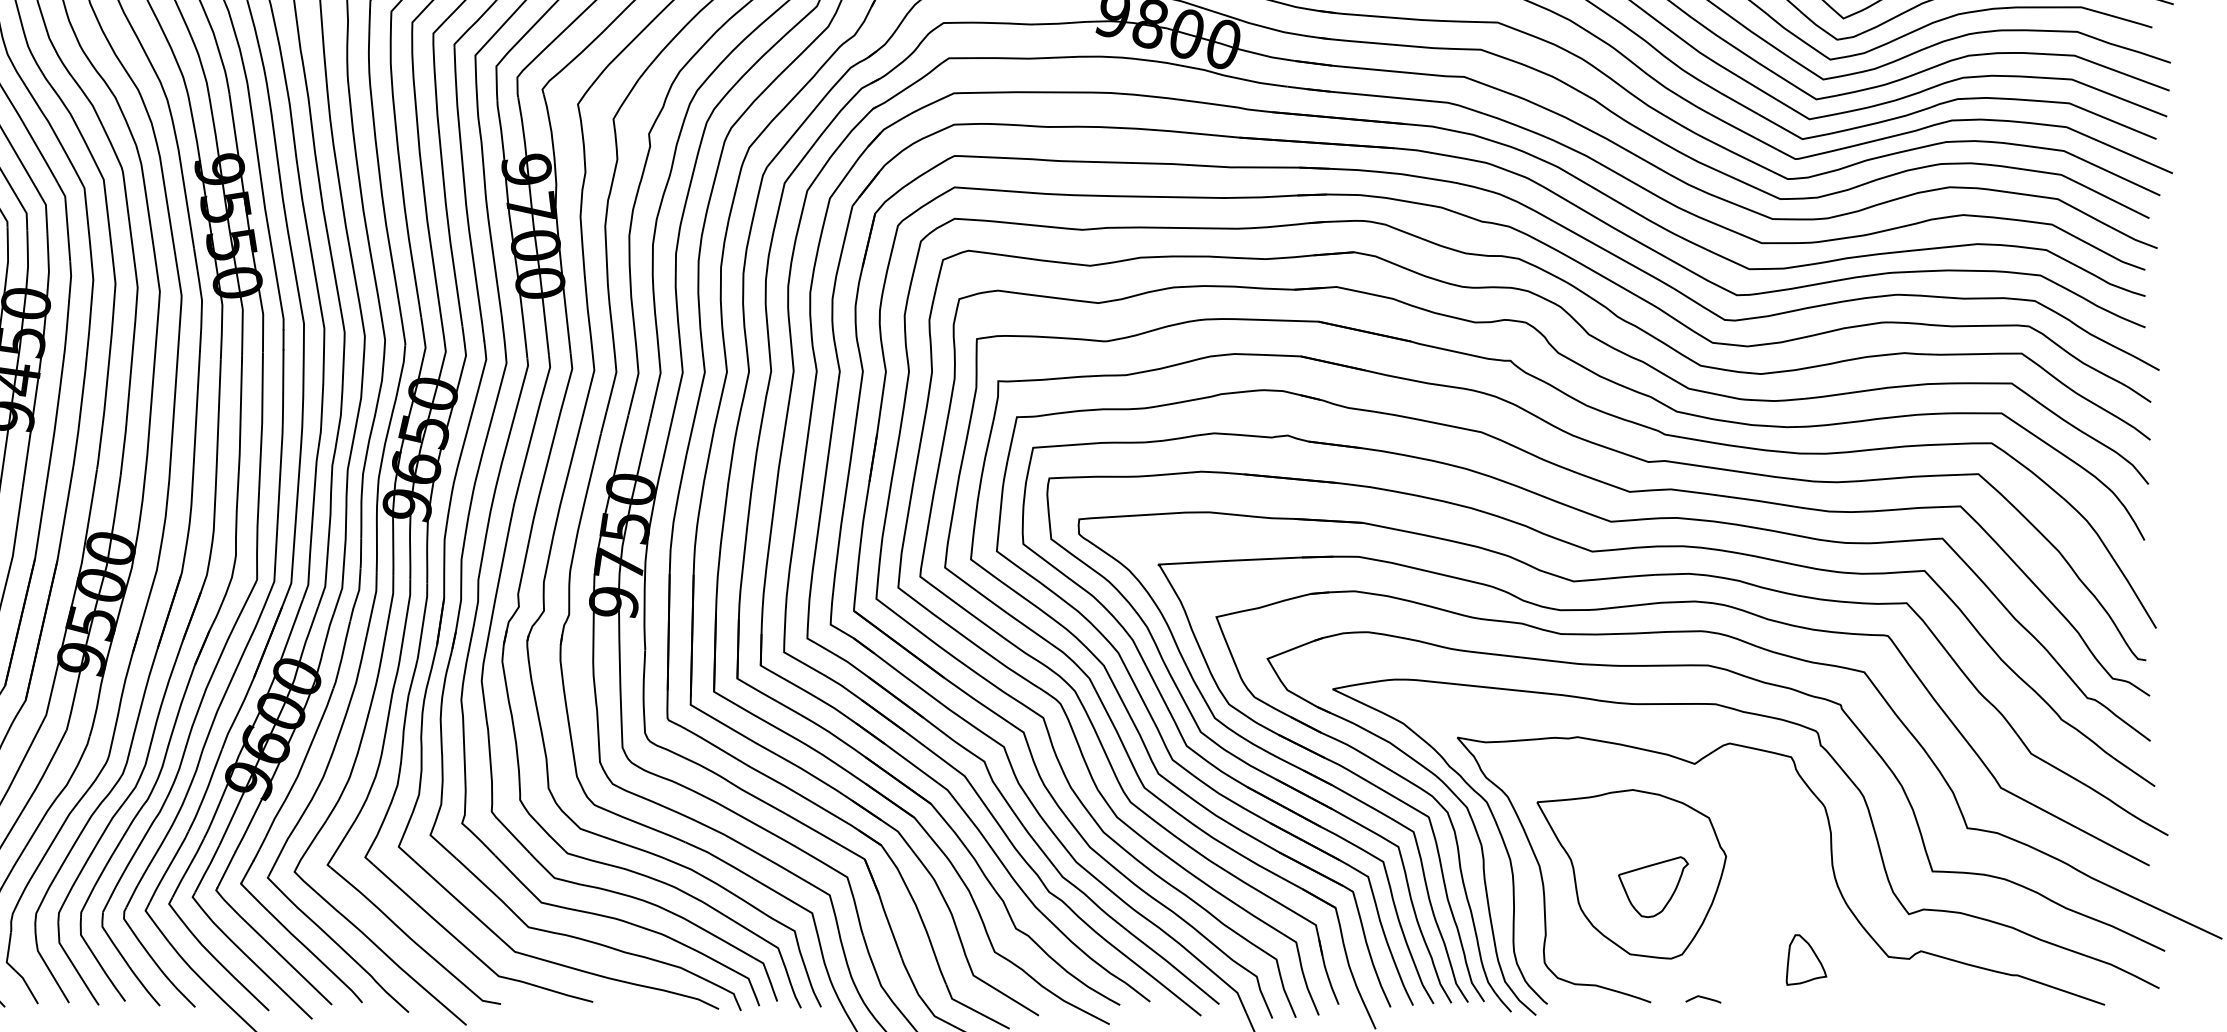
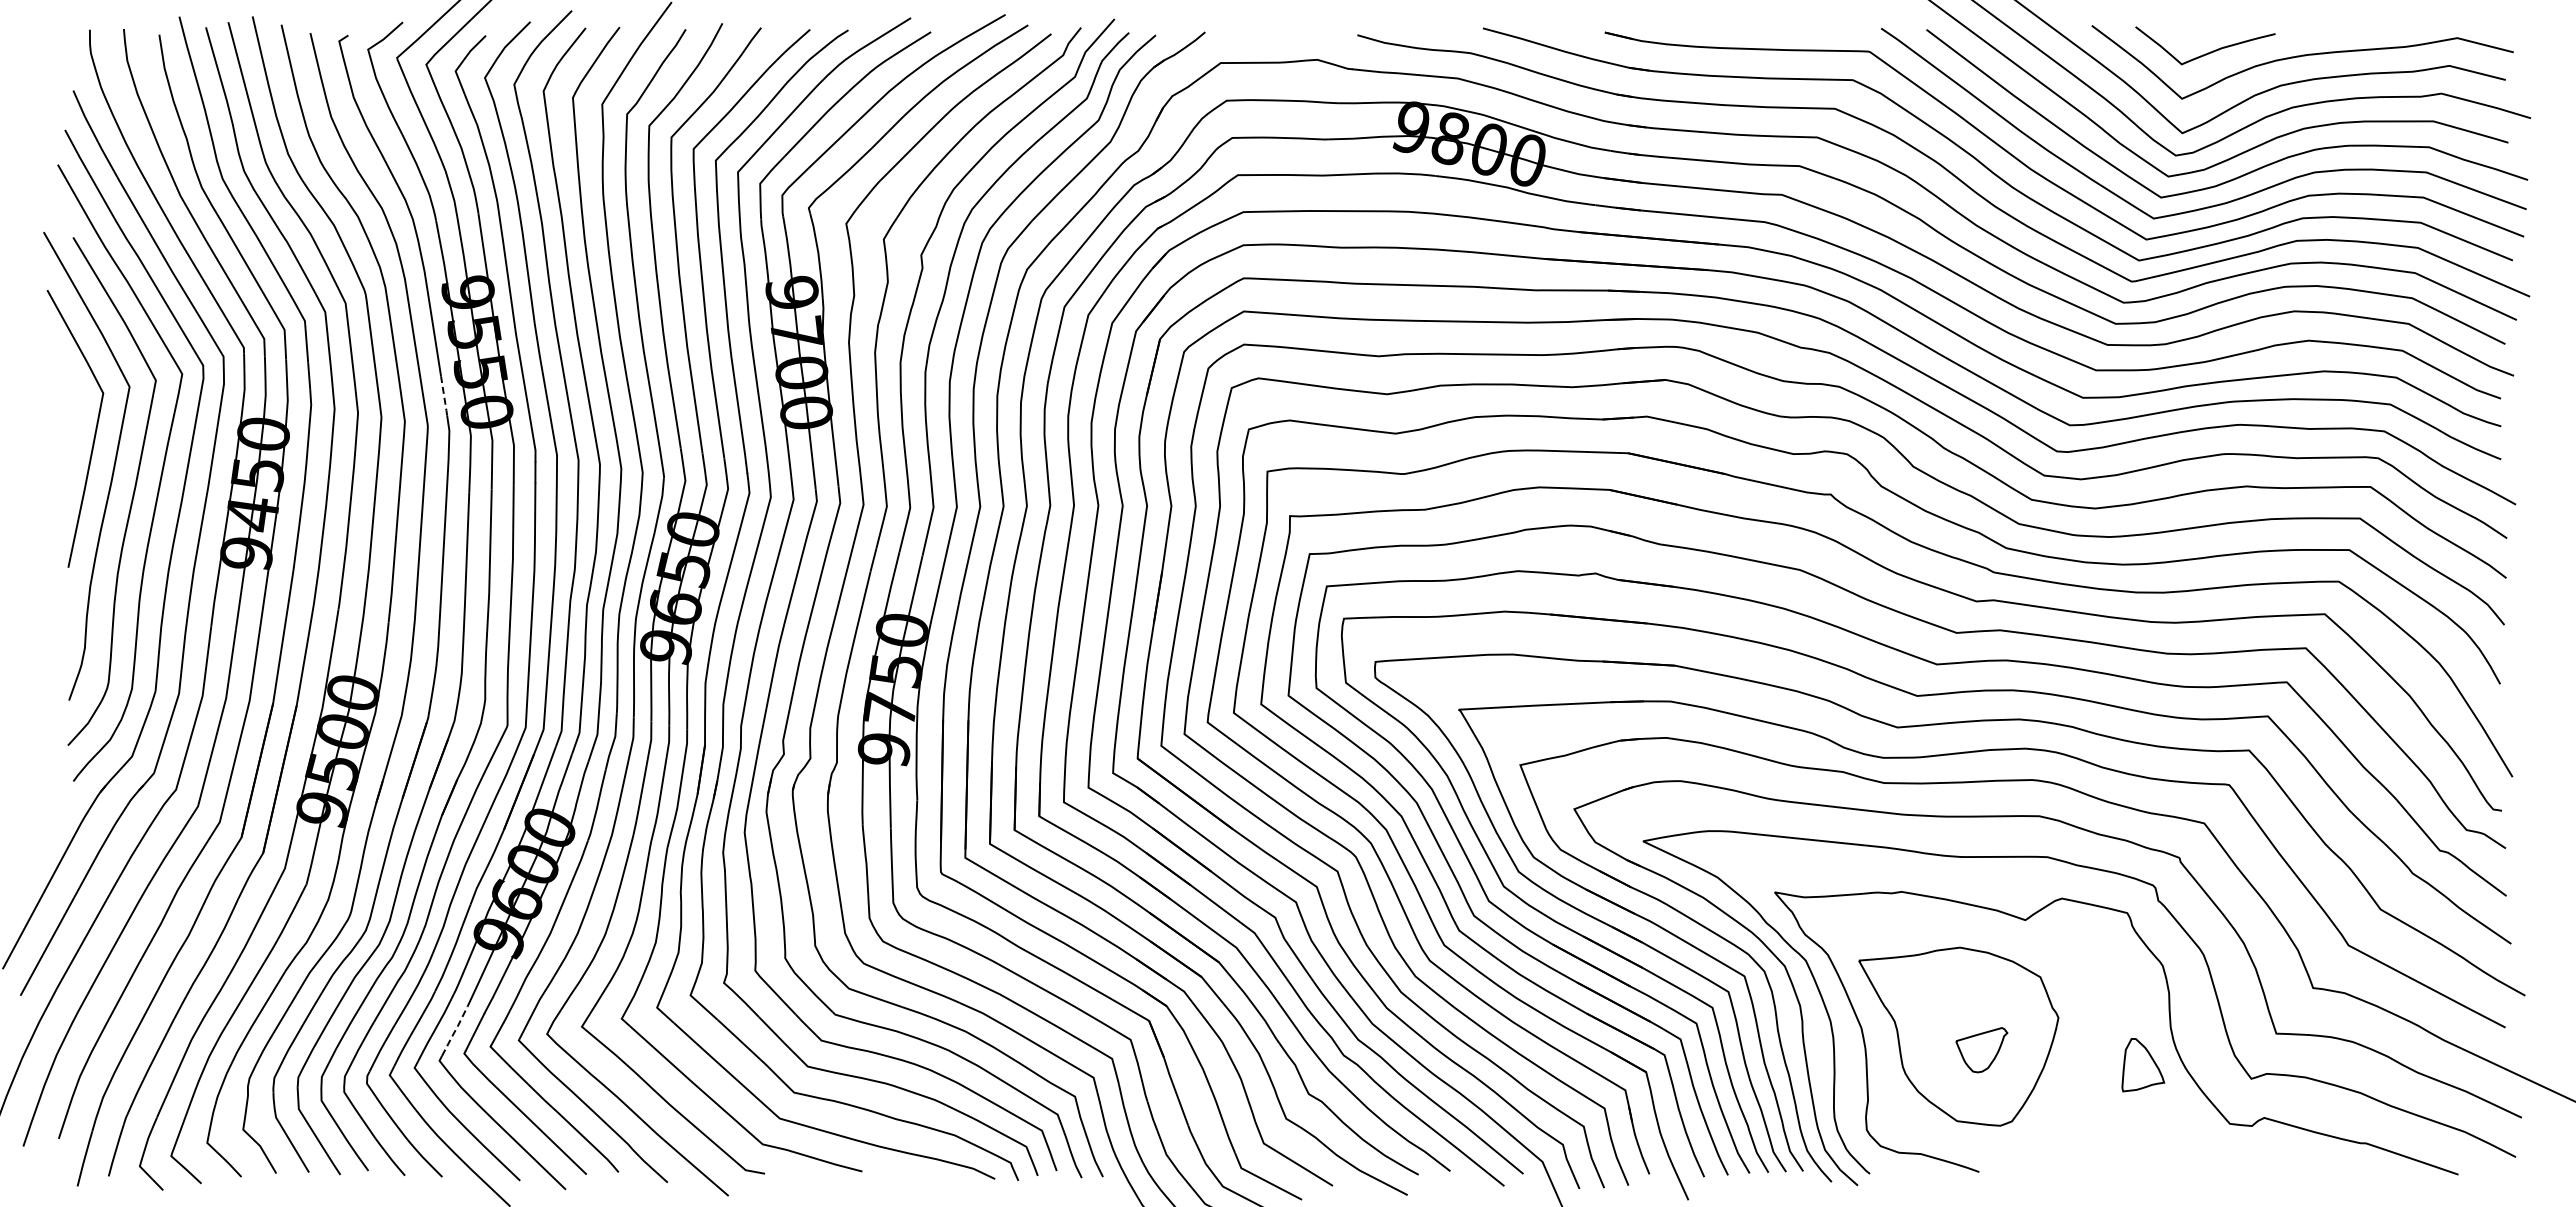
line: (197, 266) -> (444, 395), solid -> dashed
line: (207, 868) -> (455, 1030), solid -> dashed
part: (1653, 886) -> (1981, 1049), size x0.7
part: (1806, 960) -> (2143, 1065), moved
curve: (1703, 998) -> (2034, 1167), removed

